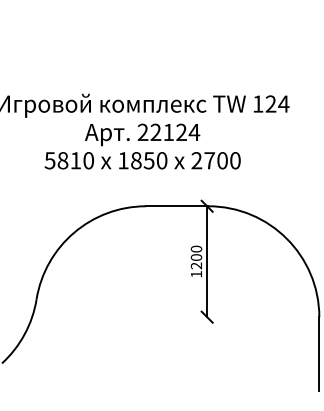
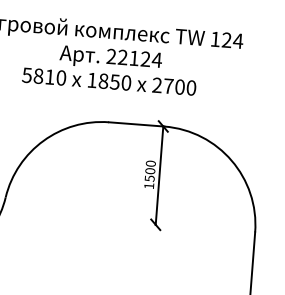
text: (196, 265) -> (149, 178), 1200 -> 1500

